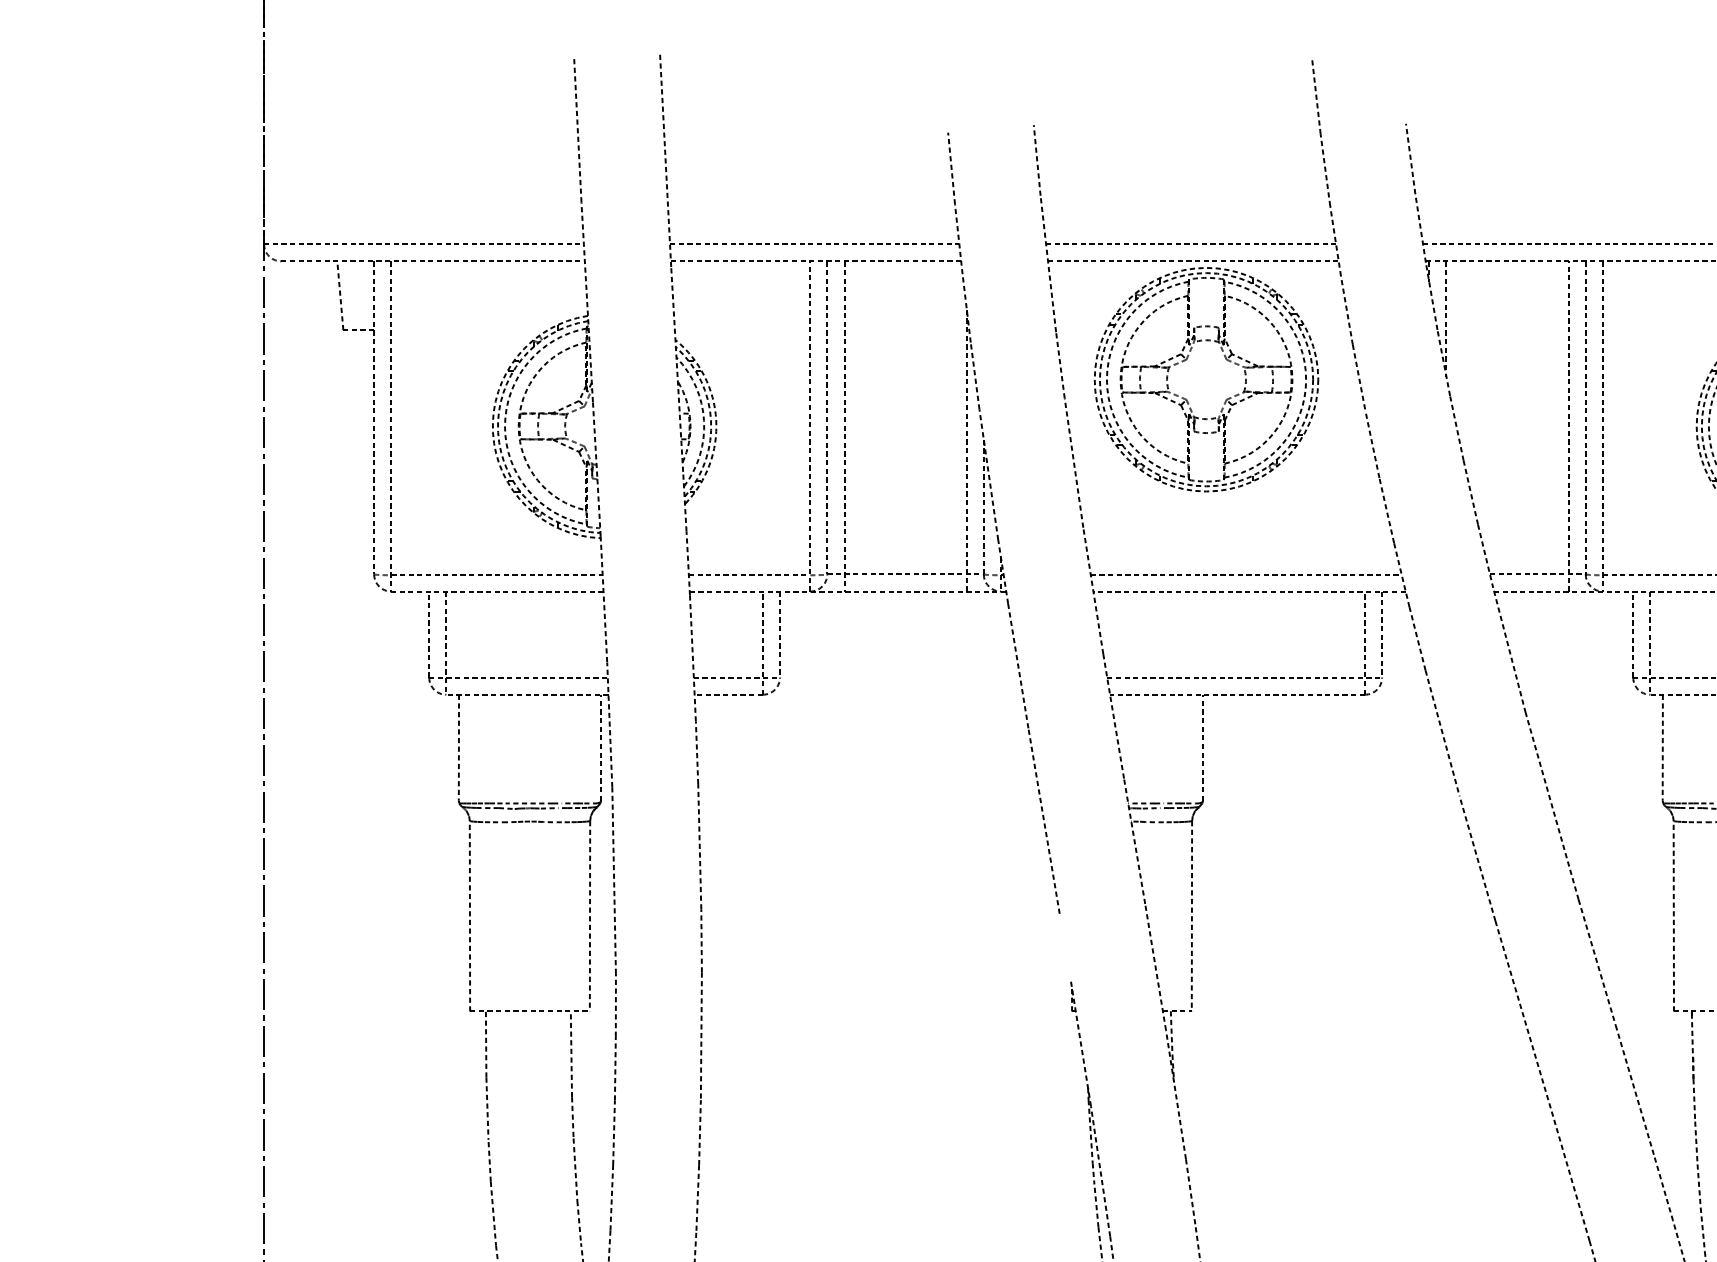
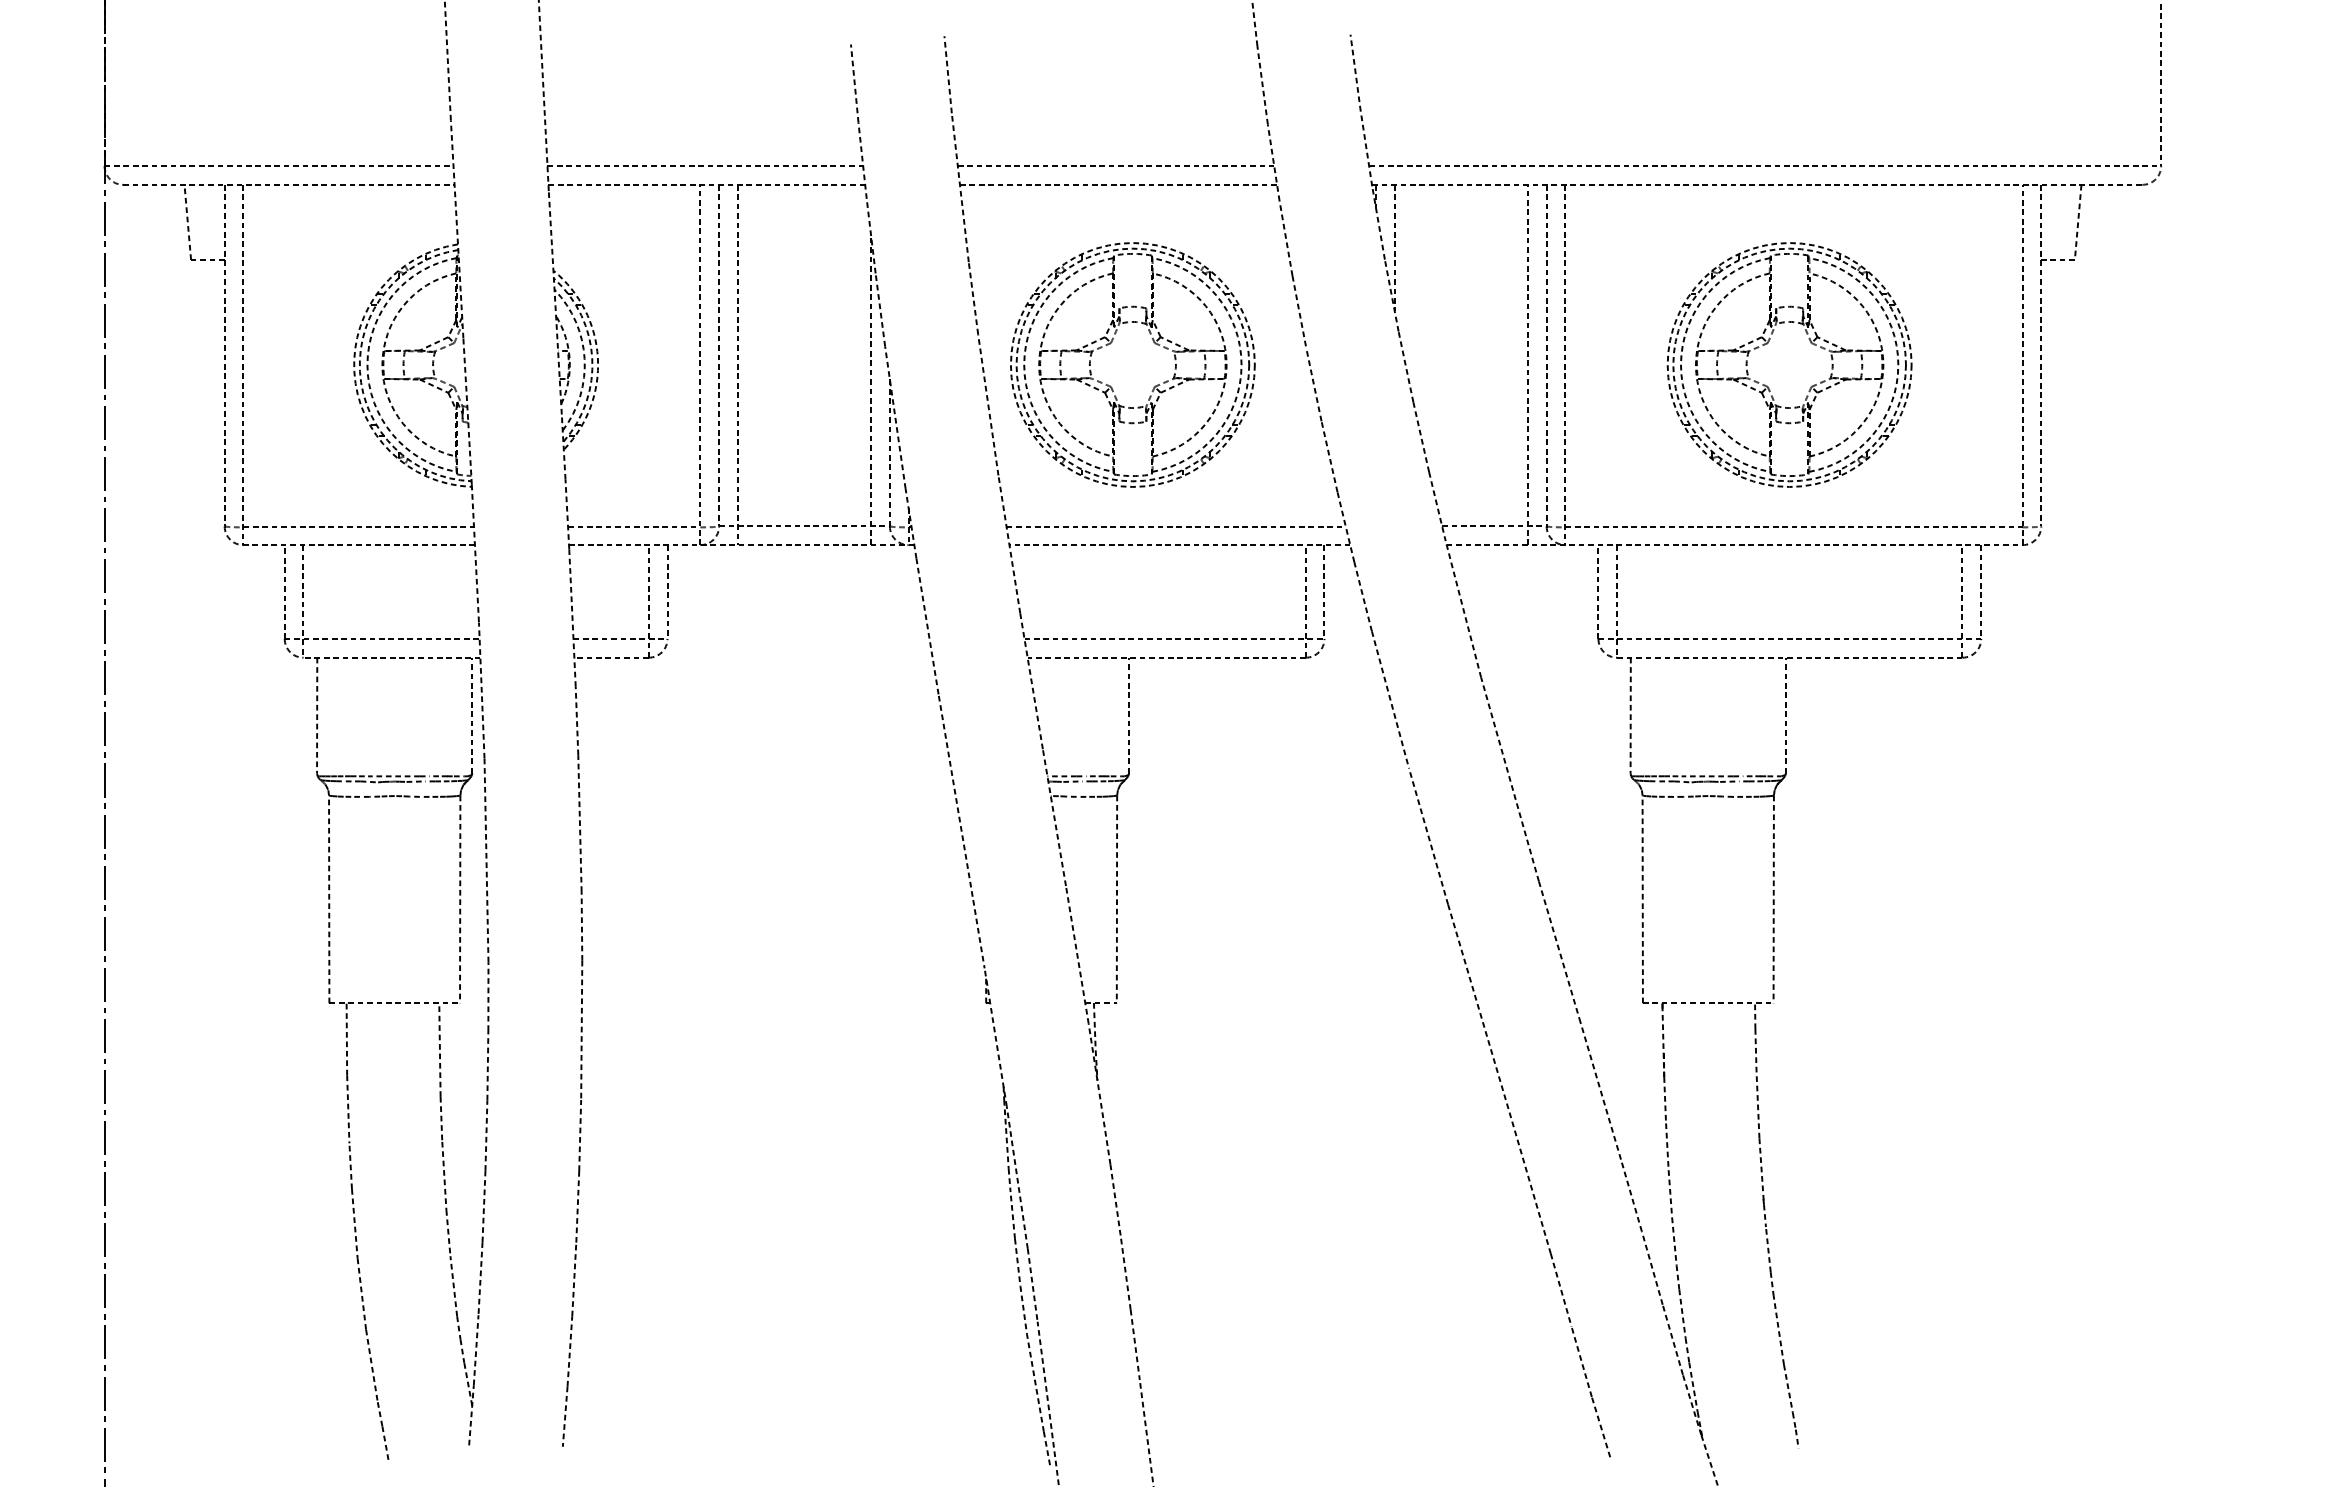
part: (1186, 360) -> (1111, 343), moved
line: (1065, 948) -> (978, 934), added

